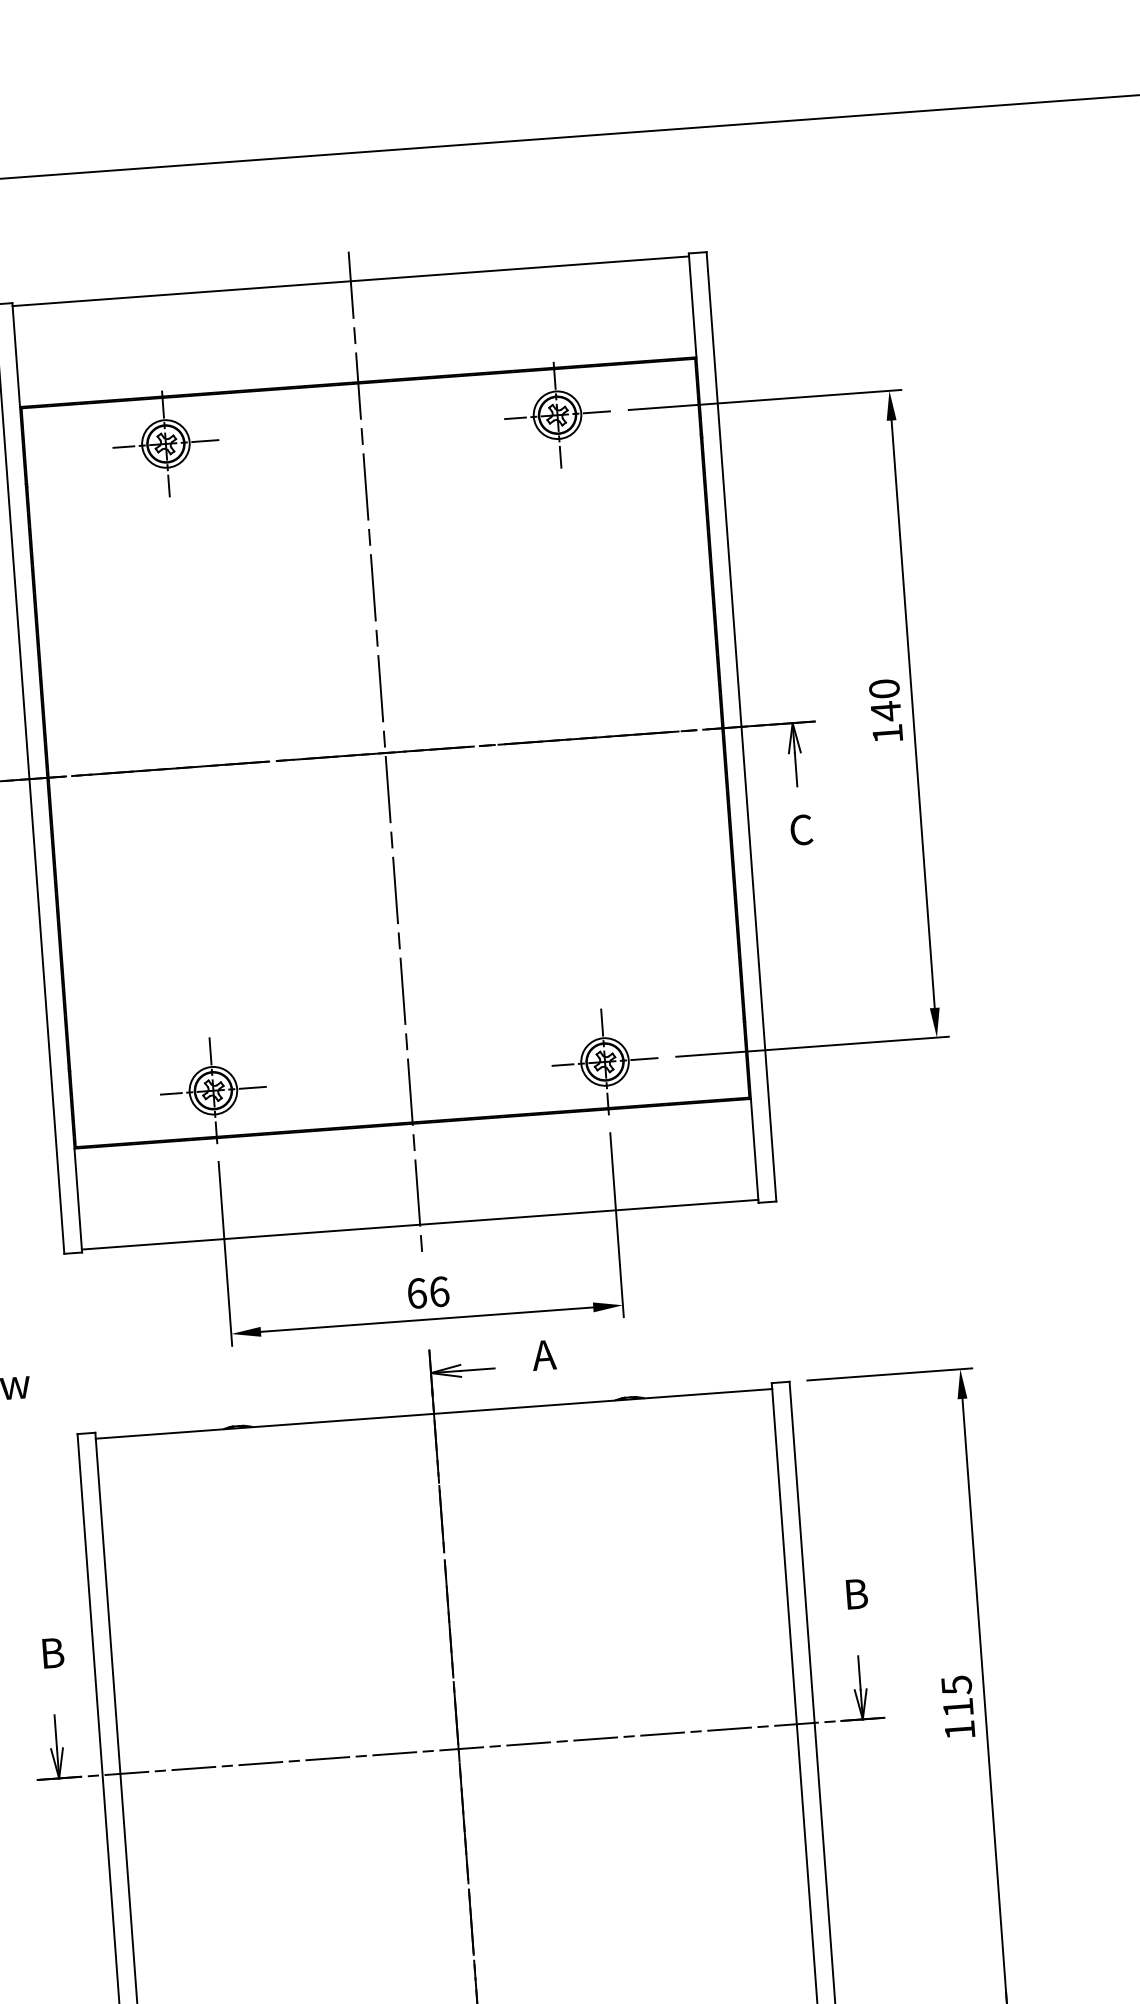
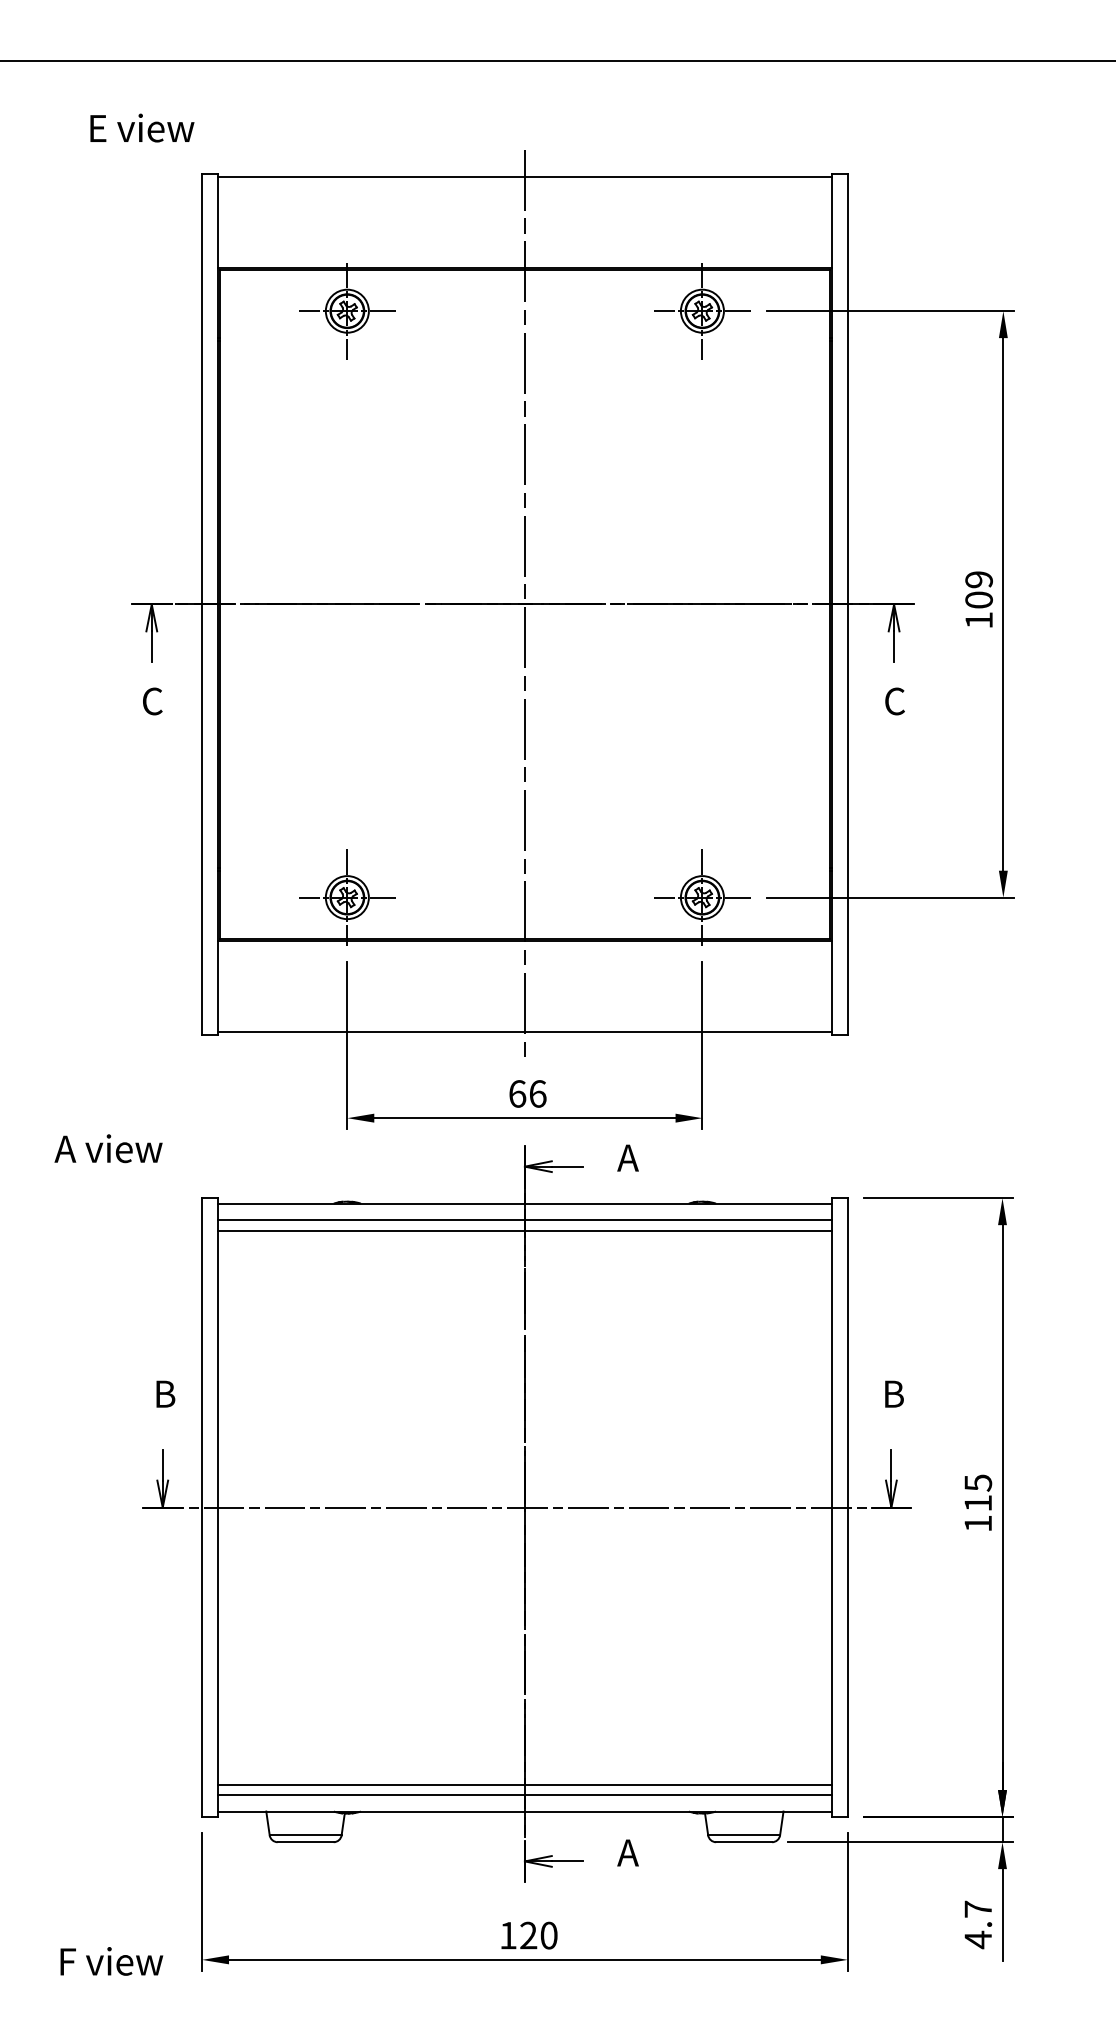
text: (884, 700) -> (978, 590), 140 -> 109
line: (434, 1431) -> (524, 1219), added
line: (435, 1443) -> (524, 1230), added

